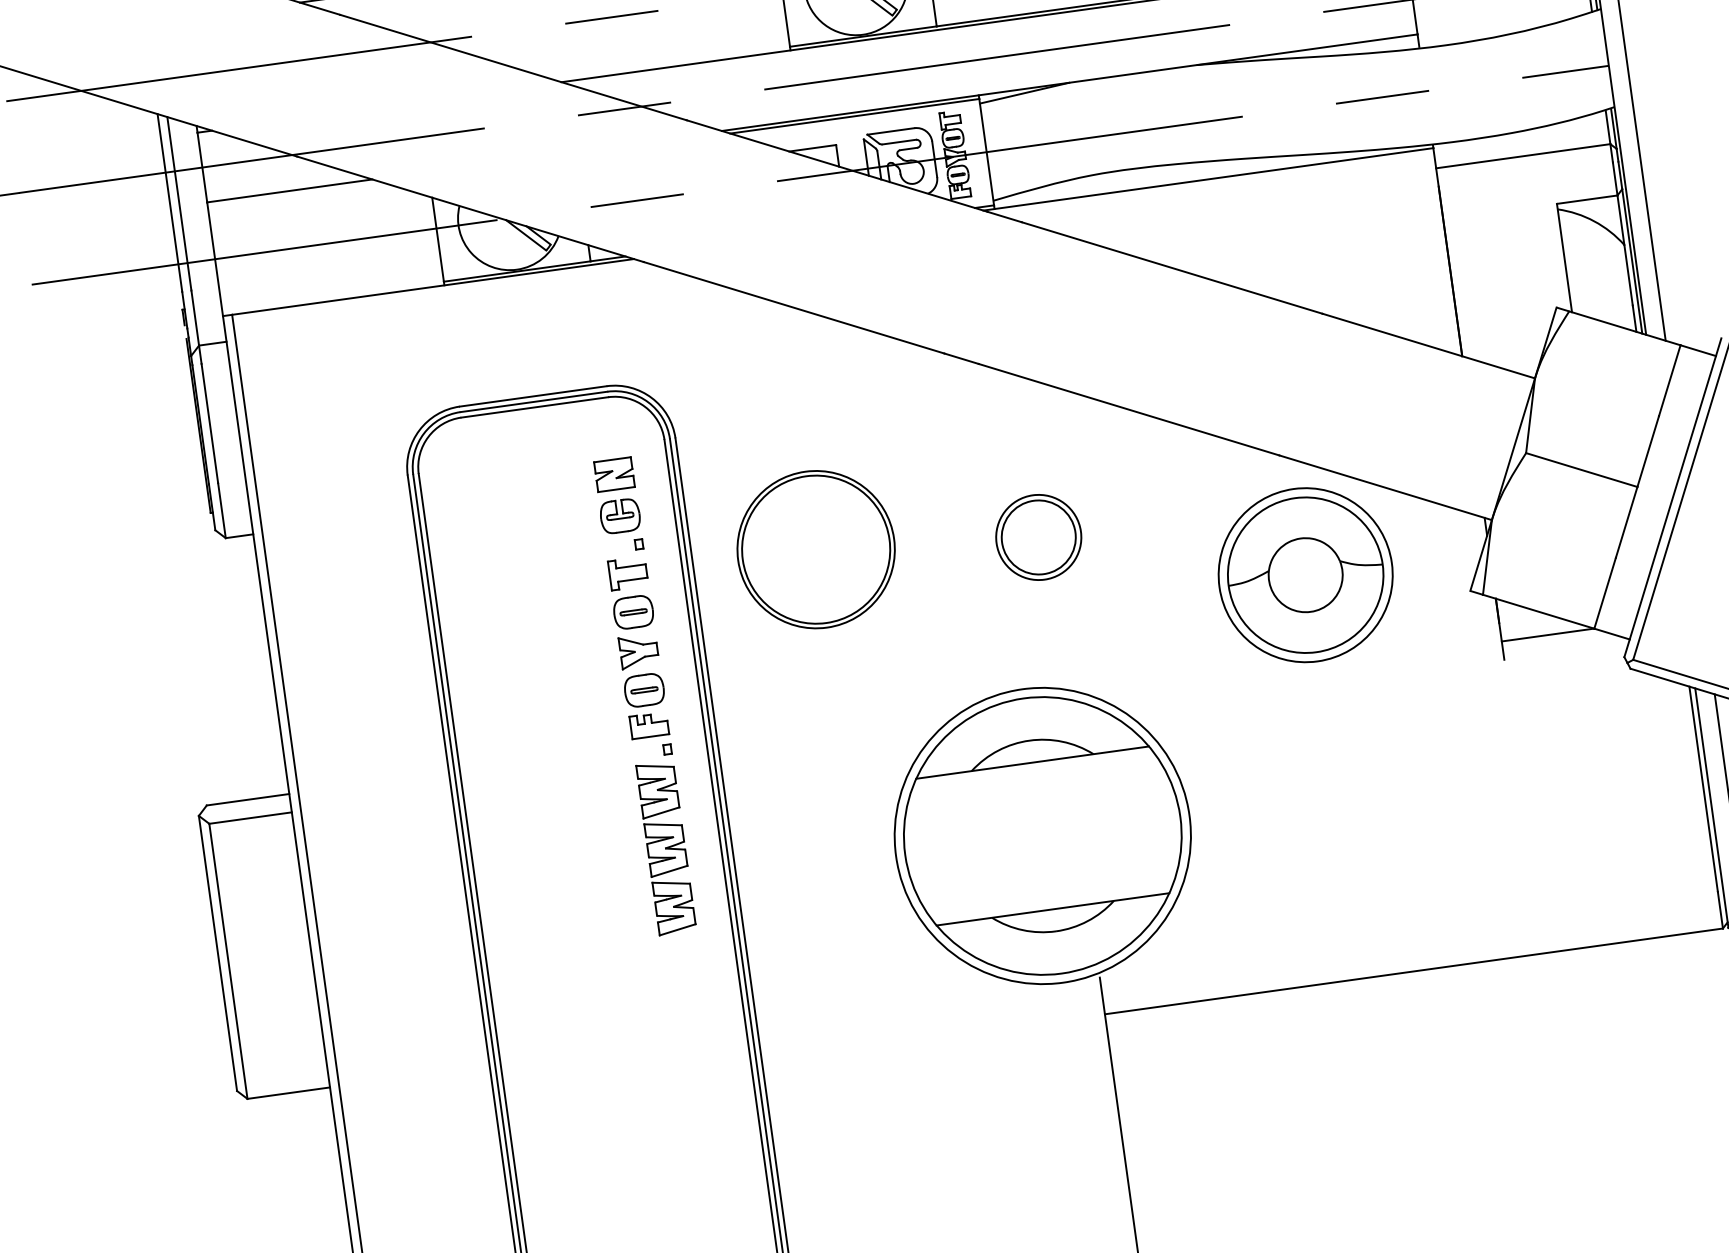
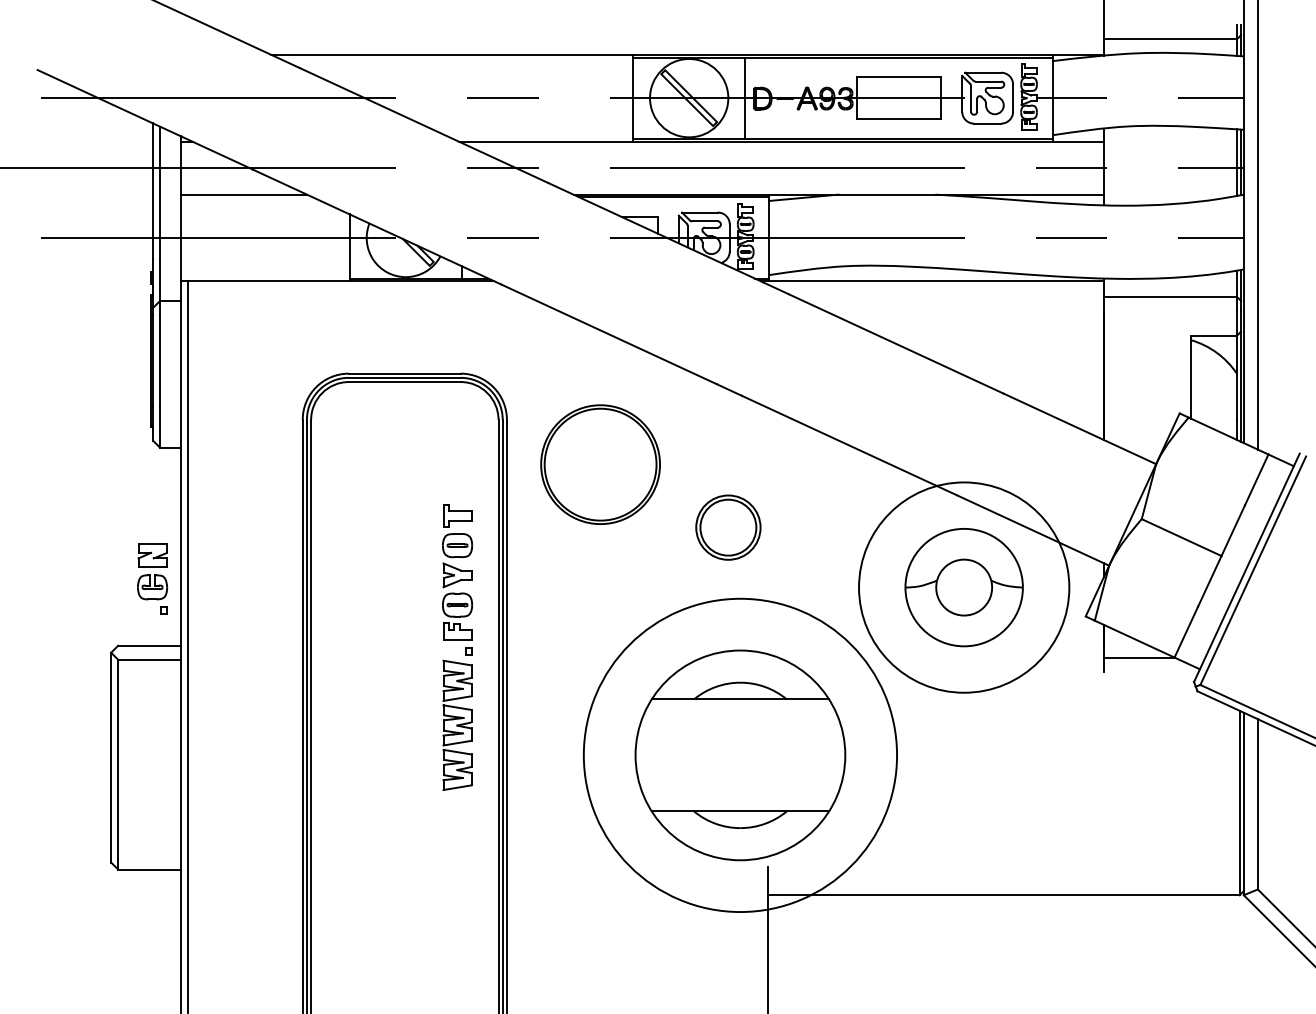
part: (618, 504) -> (152, 578), moved
part: (1038, 537) -> (728, 527), moved
part: (815, 549) -> (600, 464), moved
circle: (1304, 575) -> (963, 587), size x1.6
circle: (1042, 836) -> (740, 755), size x1.4

